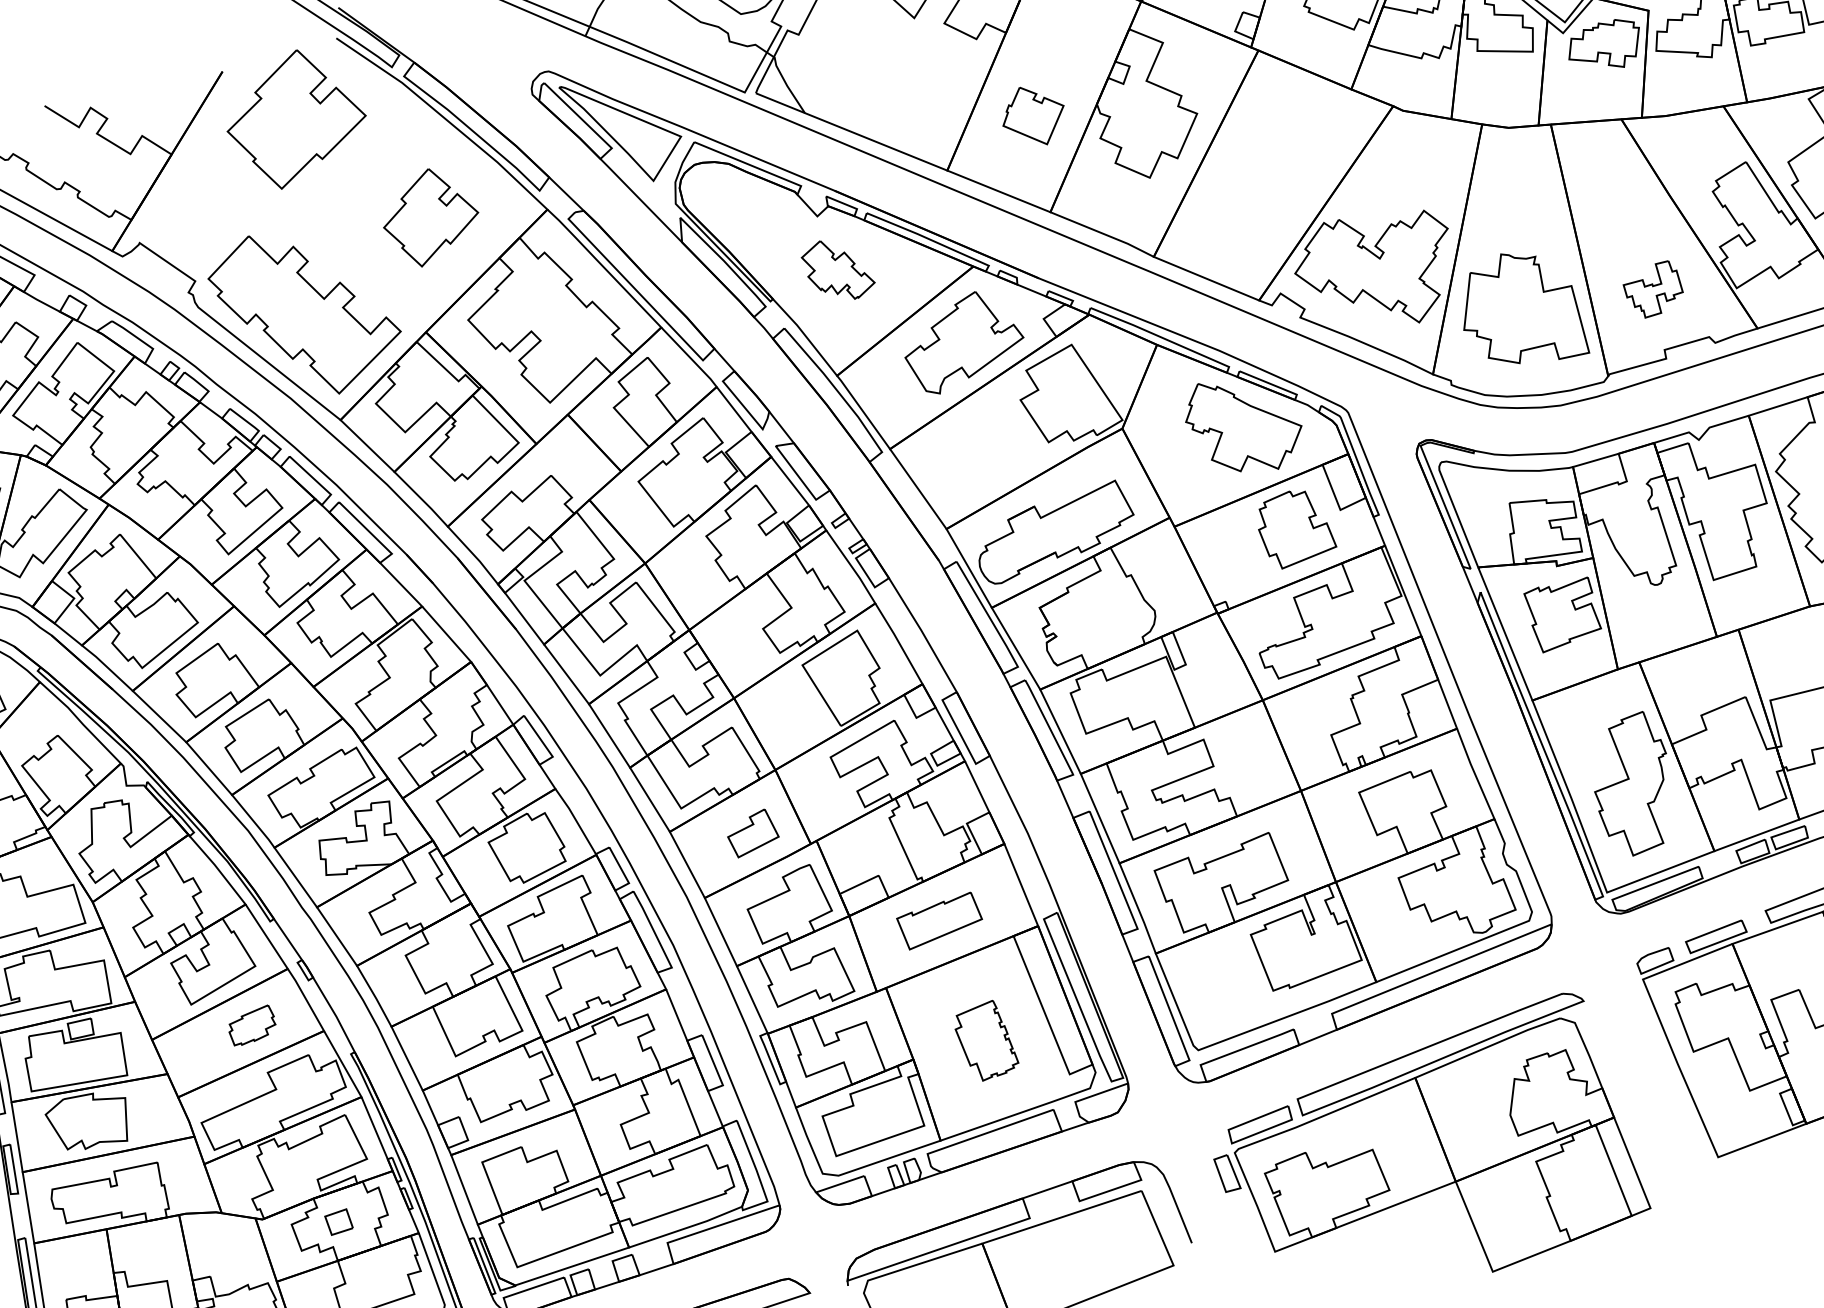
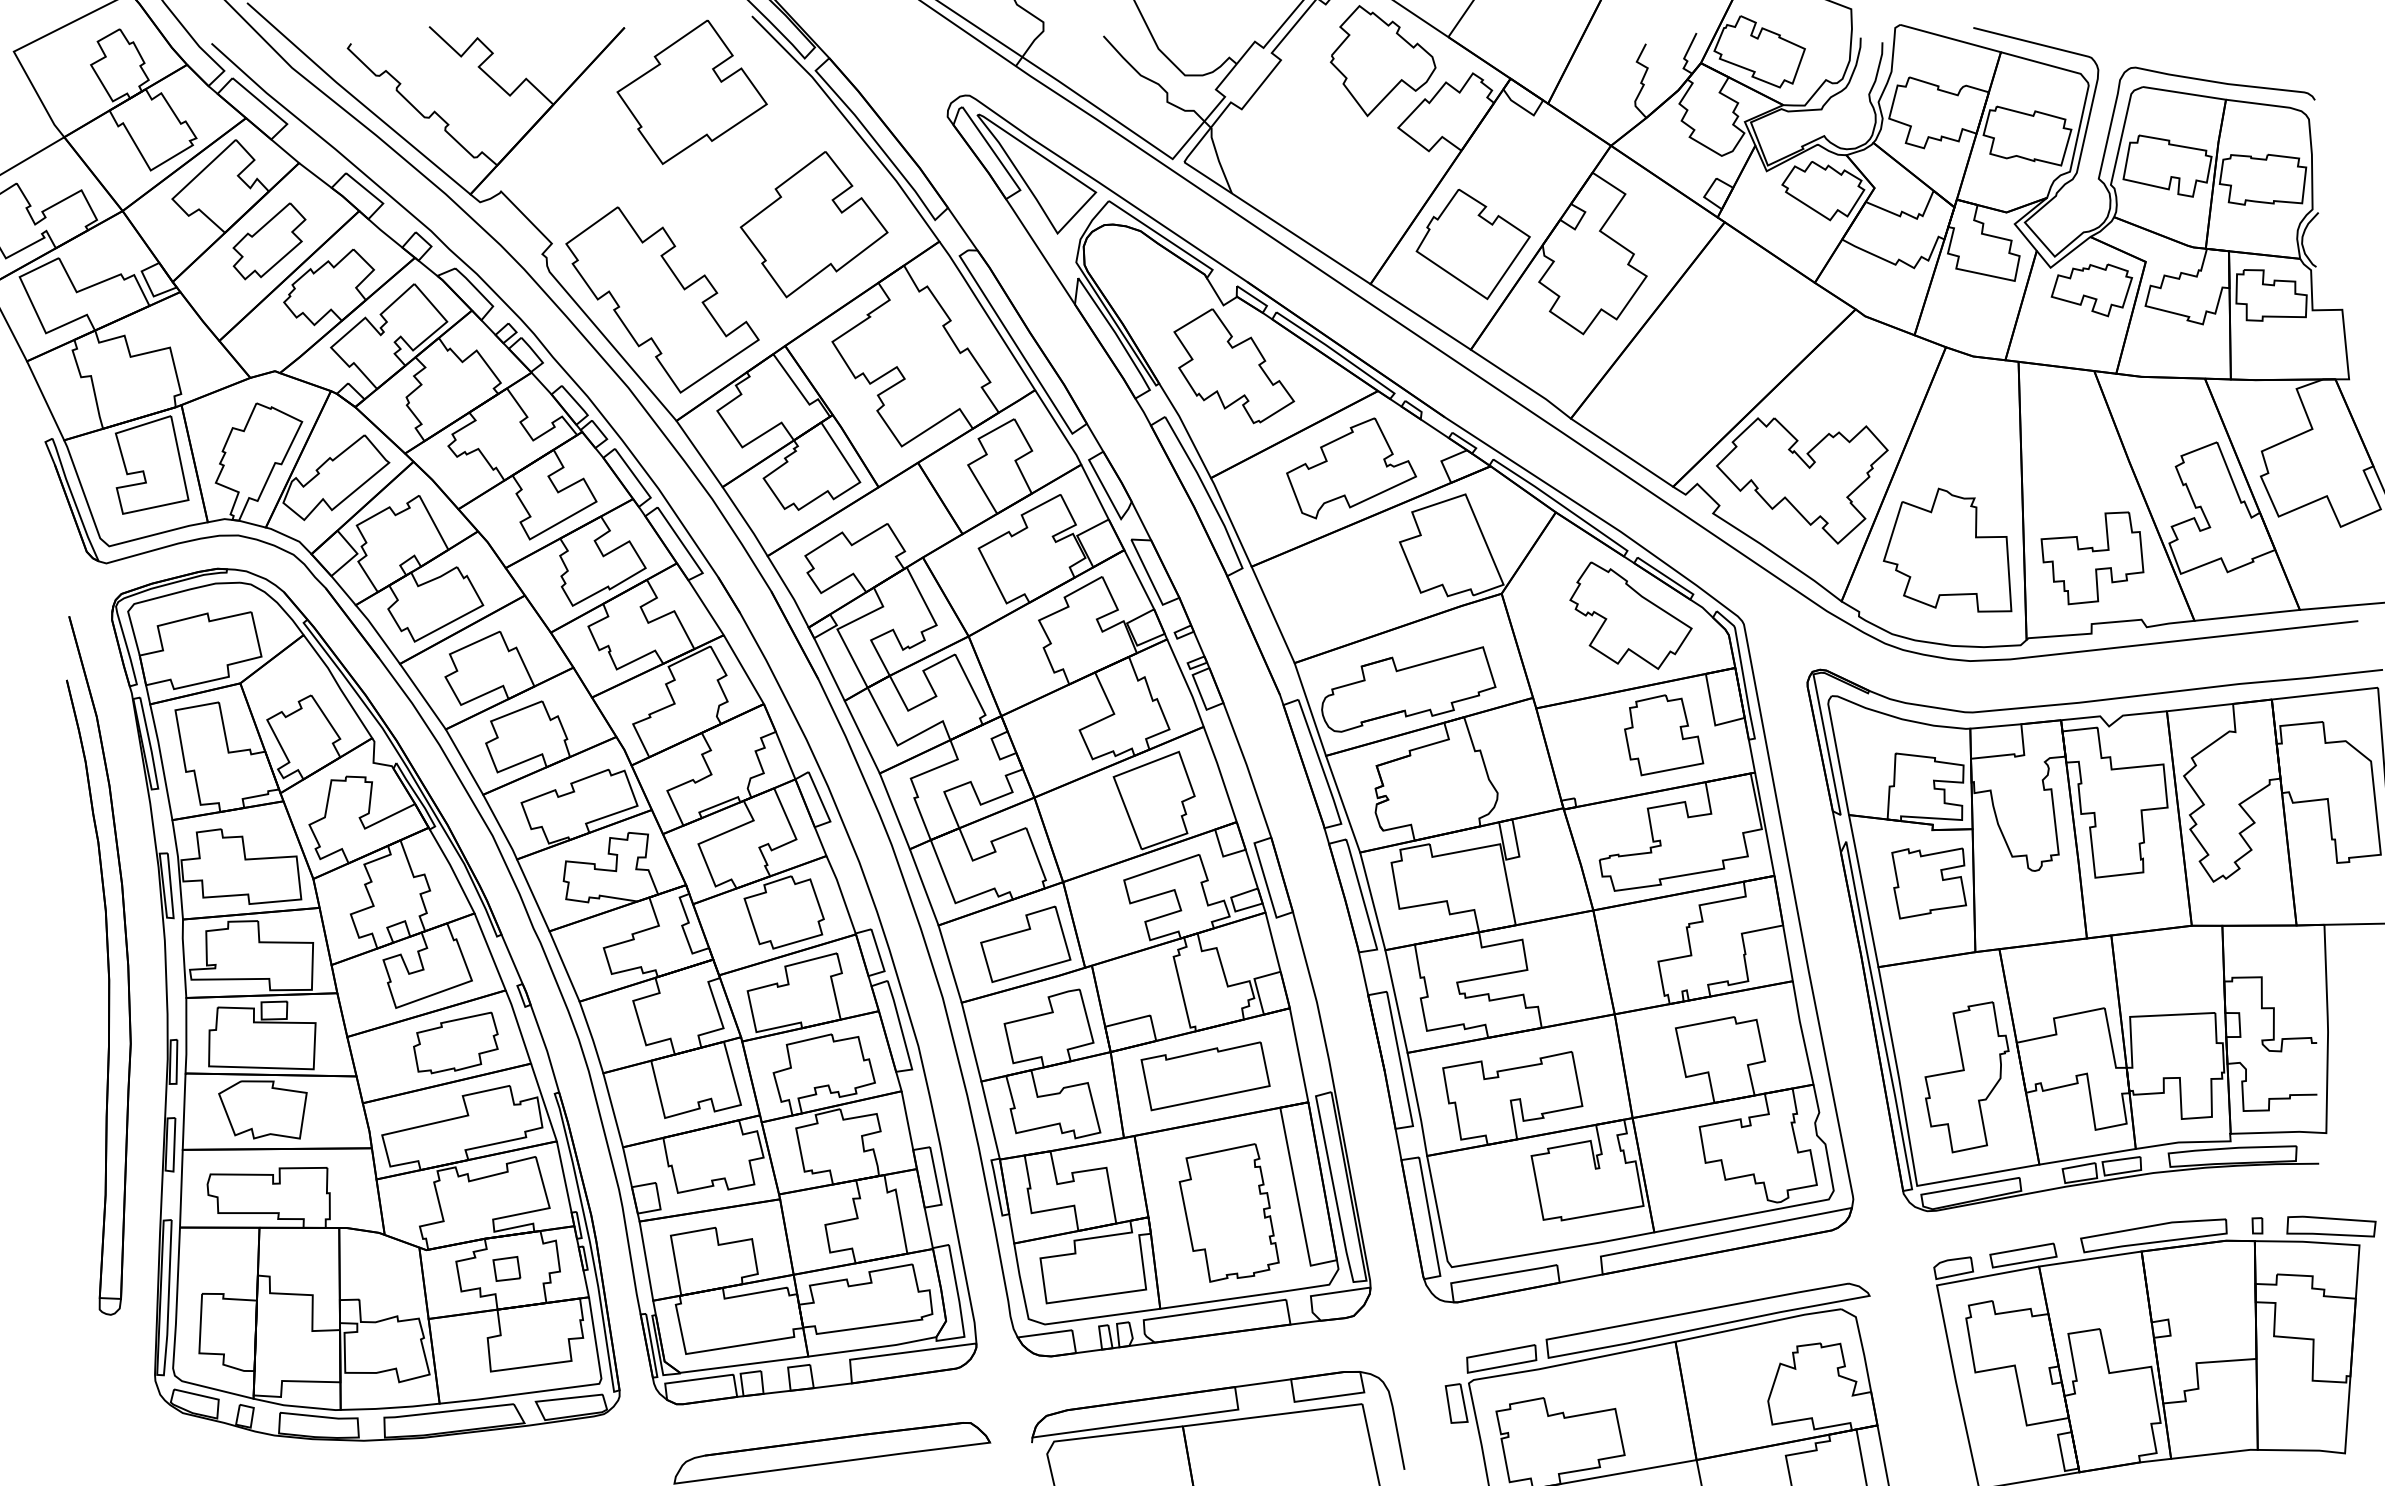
part: (1032, 116) -> (1472, 244), size x1.67
part: (429, 216) -> (813, 224), size x1.43
part: (838, 270) -> (1234, 366), size x1.67
part: (1653, 290) -> (2092, 558), size x1.67
part: (752, 832) -> (1025, 943), size x1.67
part: (939, 921) -> (1205, 1076), size x1.43
part: (251, 1025) -> (455, 1042), size x1.67
part: (985, 1040) -> (1228, 1212), size x1.67

